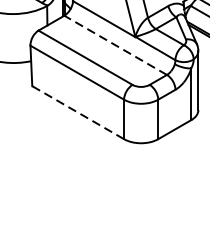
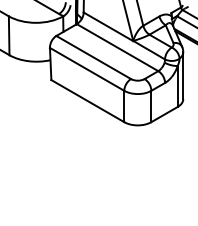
line: (115, 45) -> (117, 47), dashed -> solid
line: (77, 111) -> (87, 100), dashed -> solid

